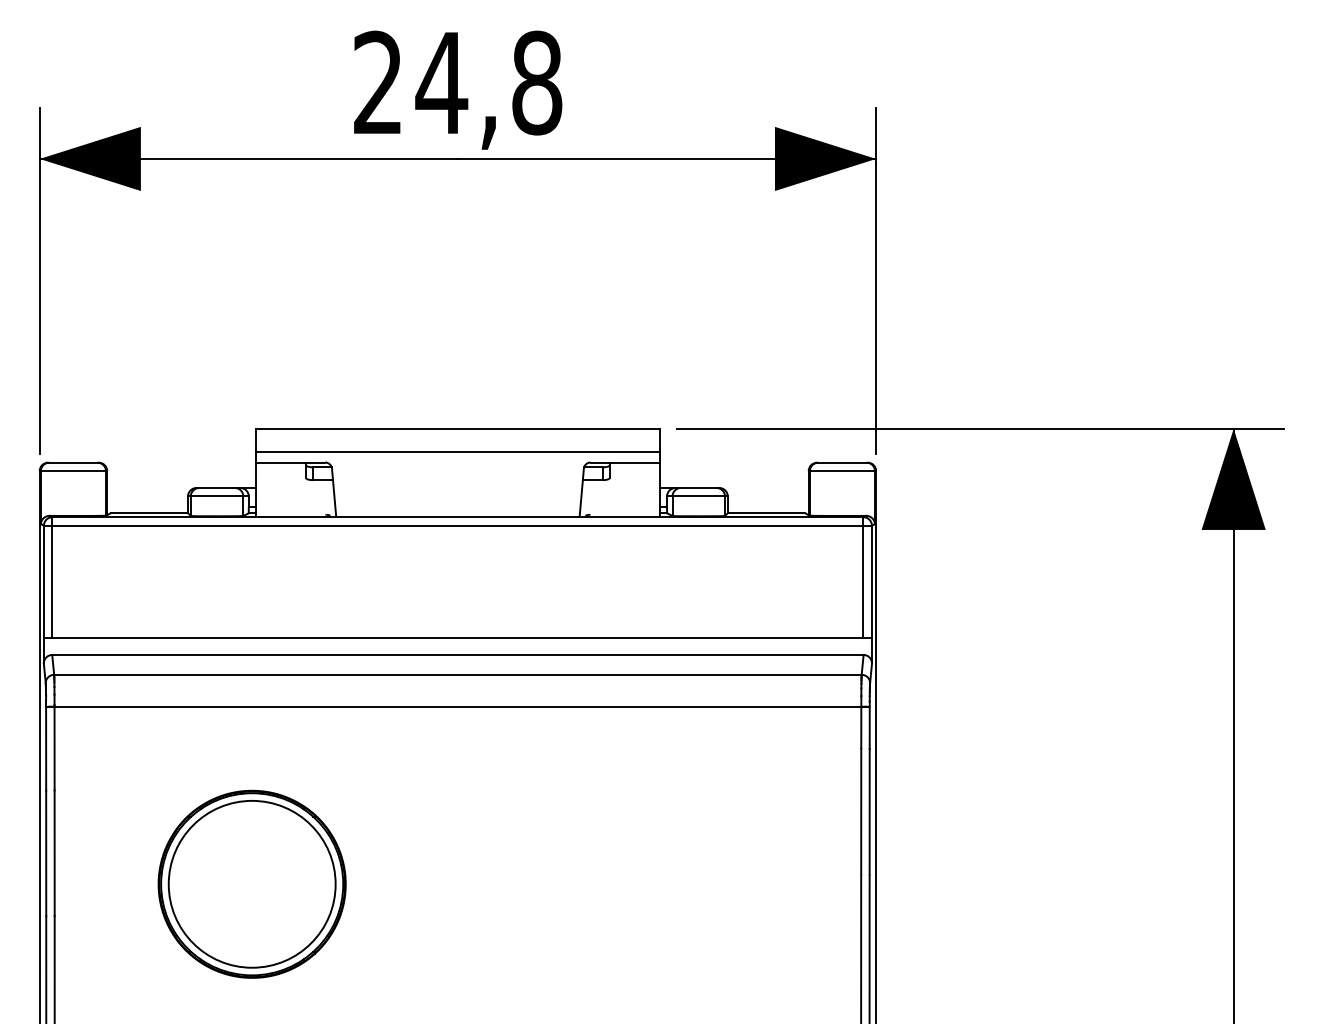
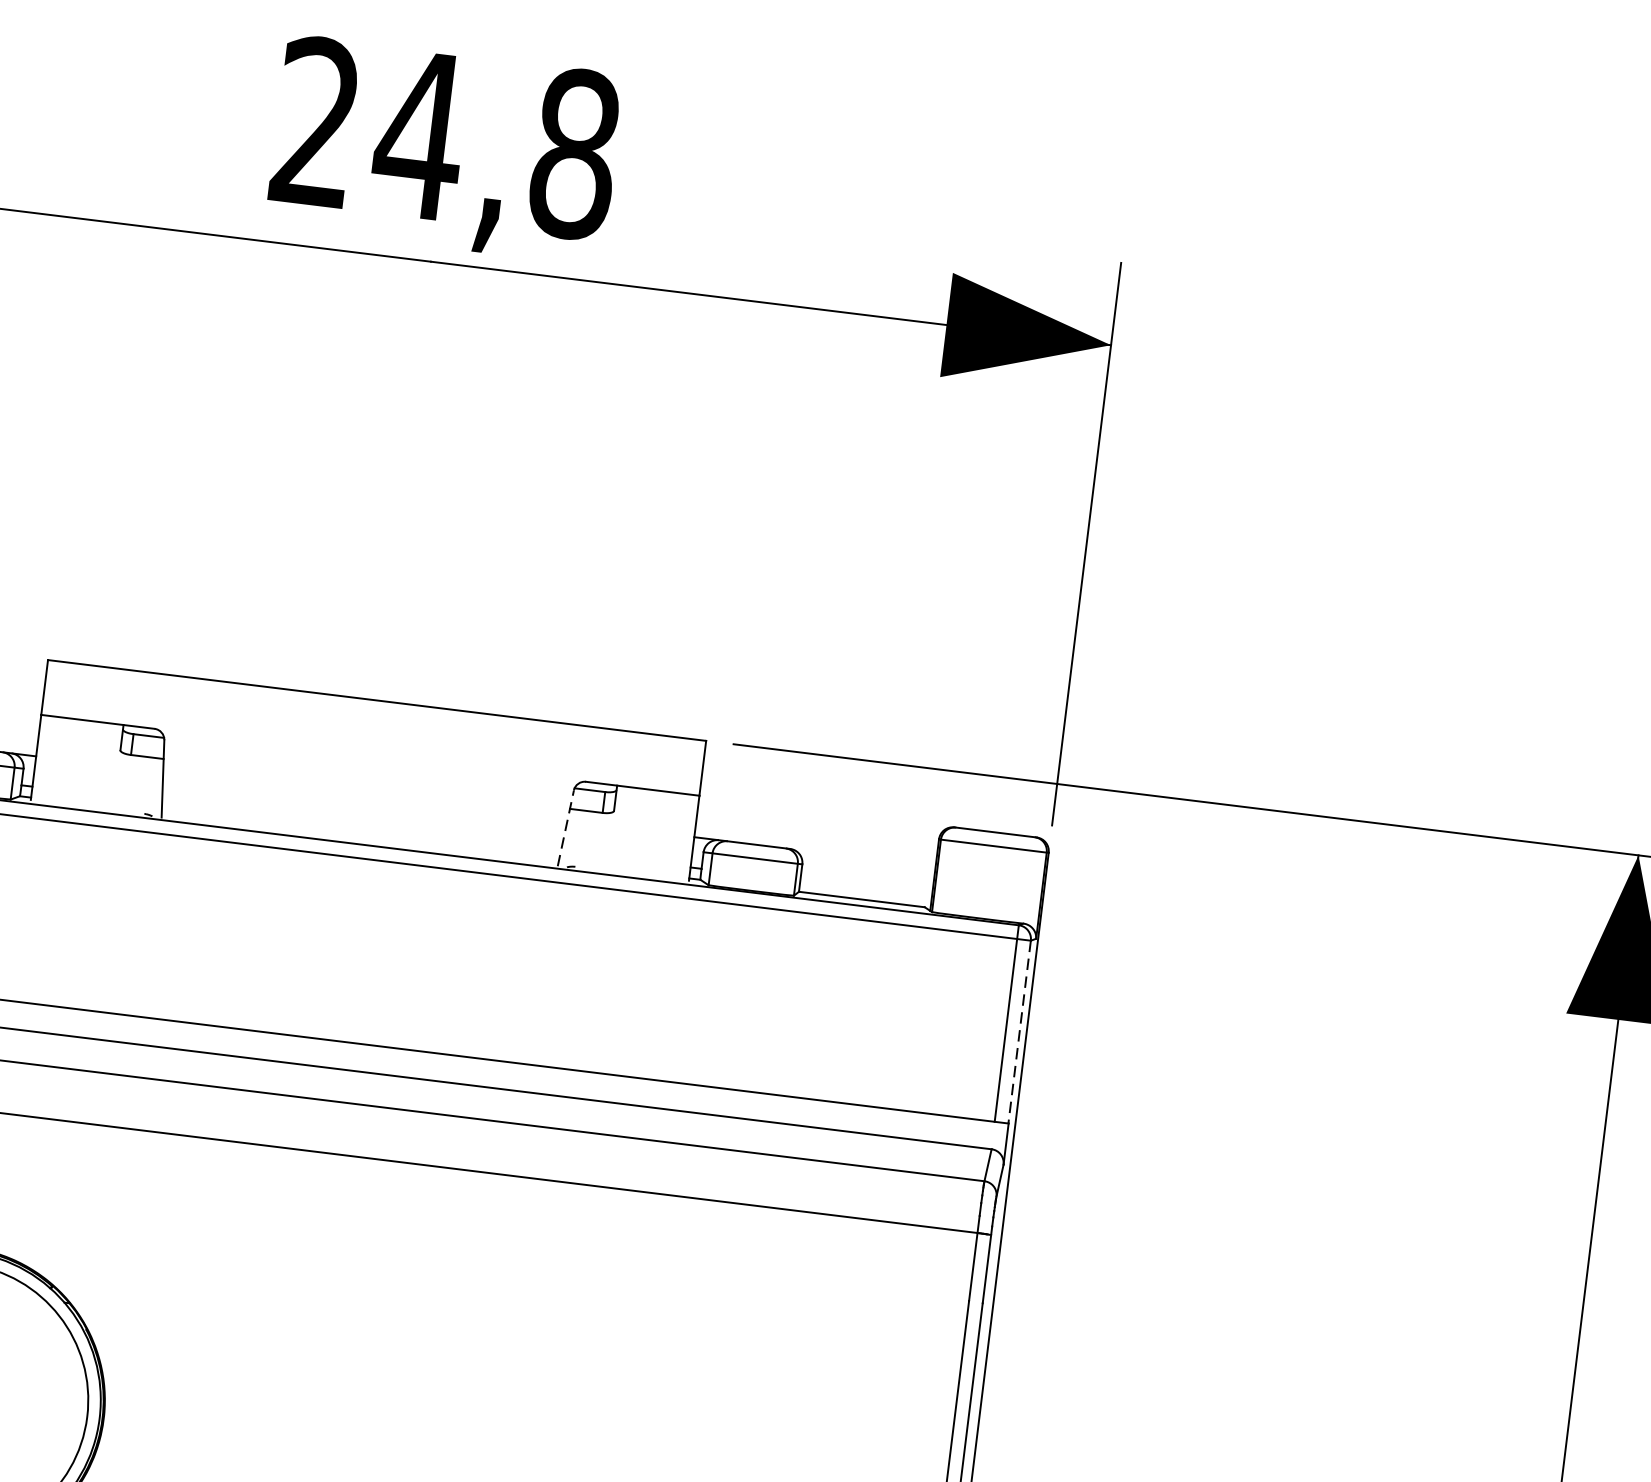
line: (457, 452) -> (371, 738), removed
line: (581, 492) -> (565, 828), solid -> dashed
line: (871, 582) -> (1018, 1033), solid -> dashed

